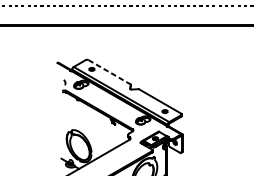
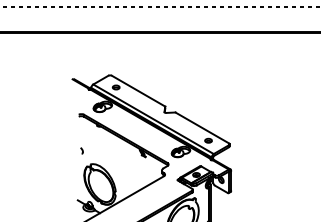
line: (109, 72) -> (138, 91), dashed -> solid
curve: (64, 82) -> (81, 150), moved

